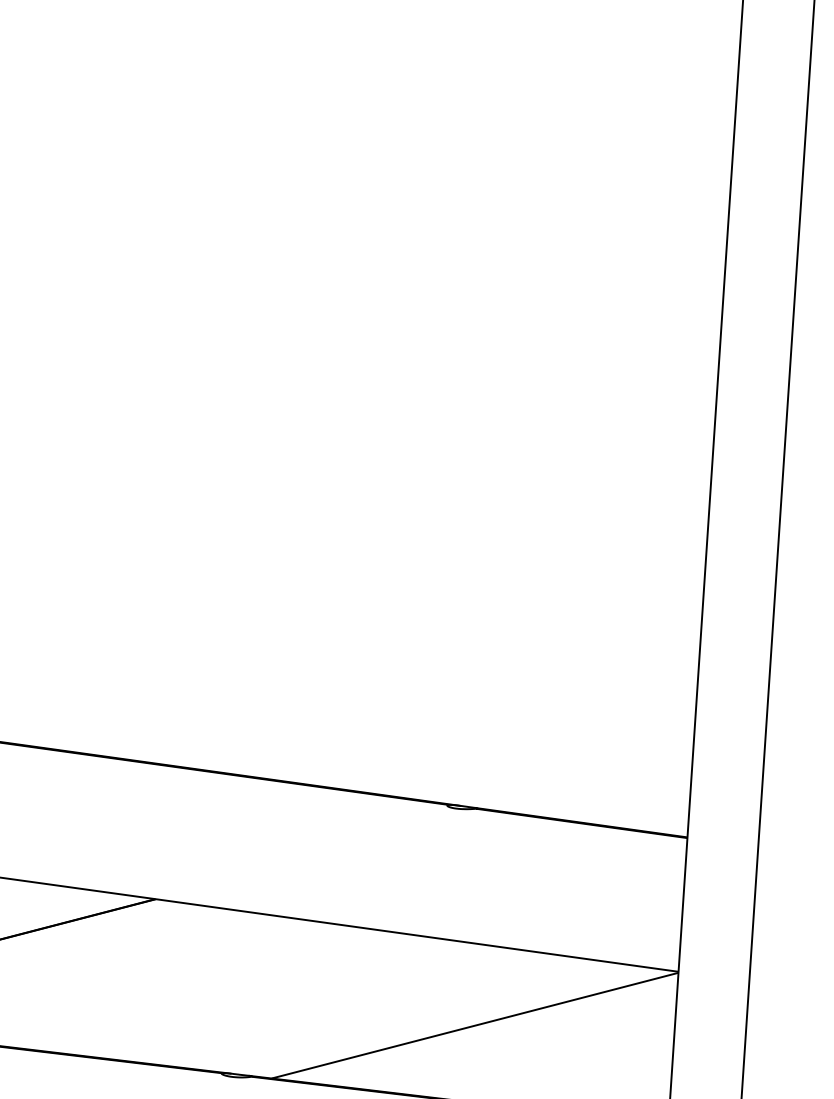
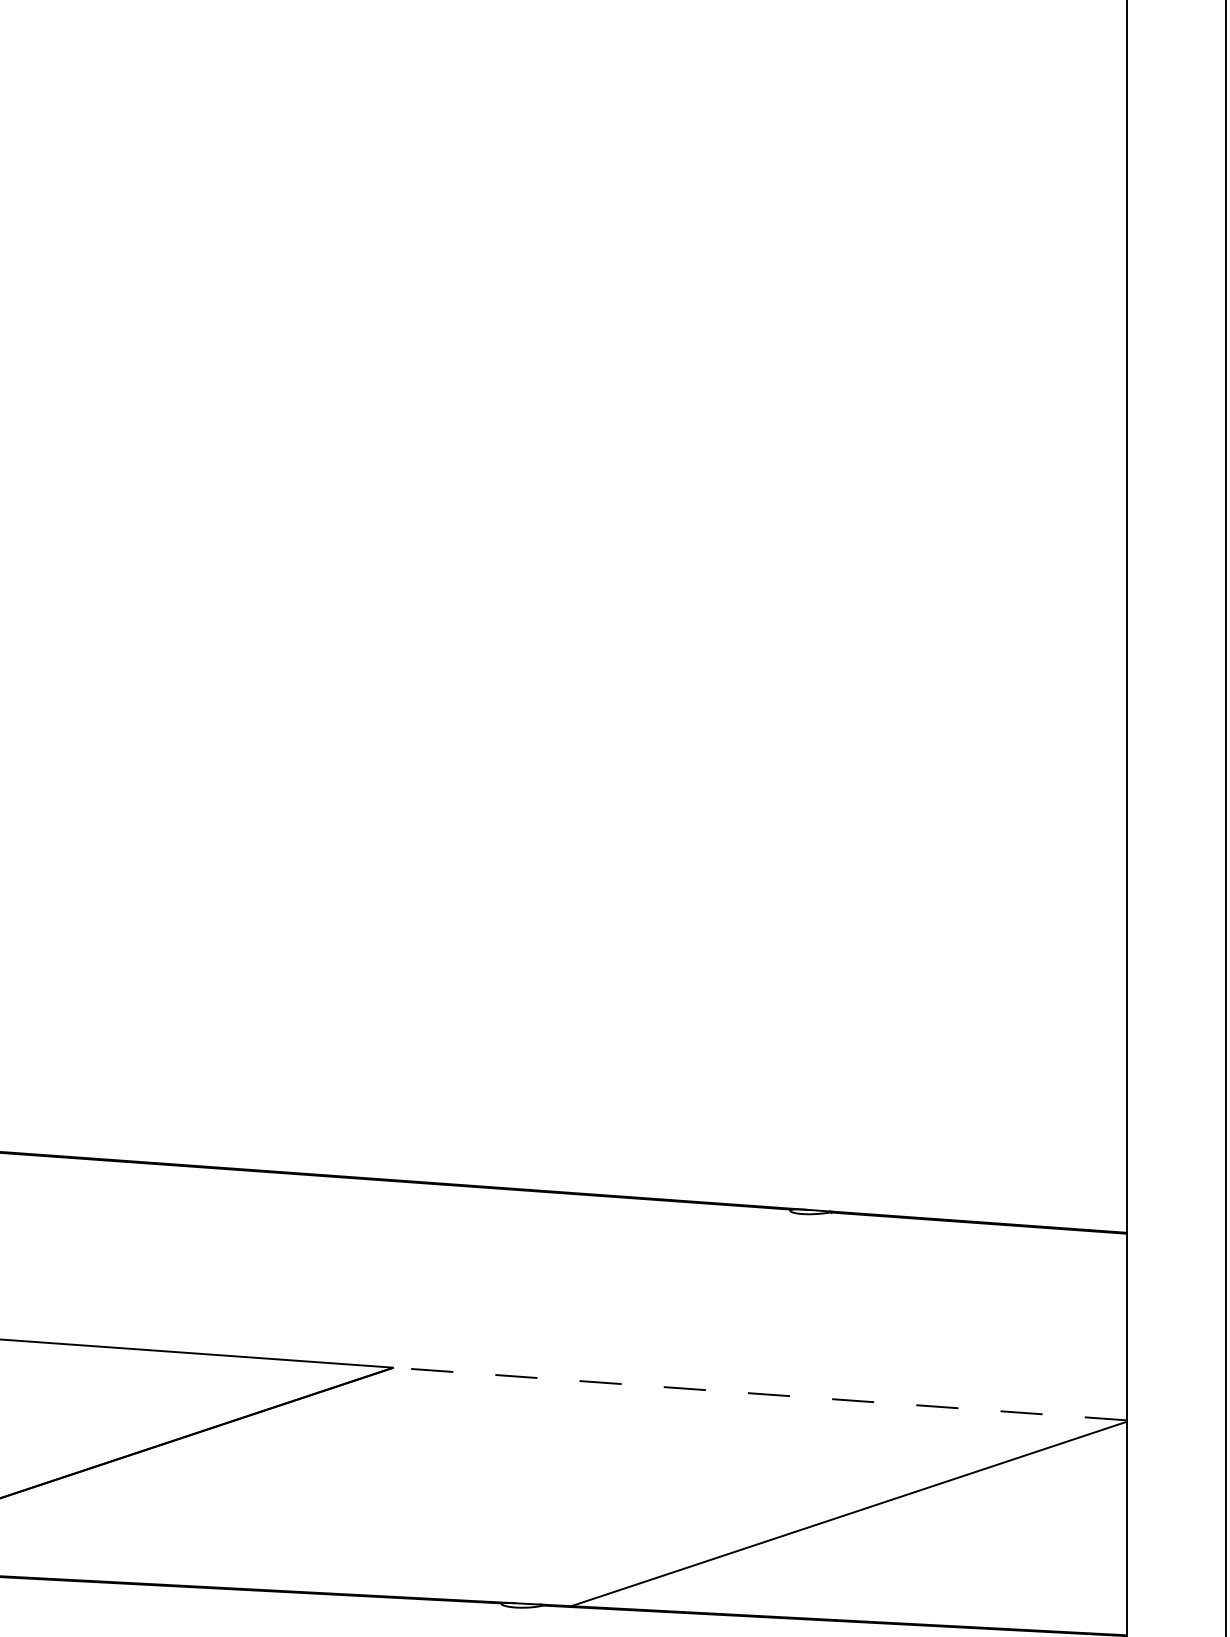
line: (417, 935) -> (760, 1394), solid -> dashed

